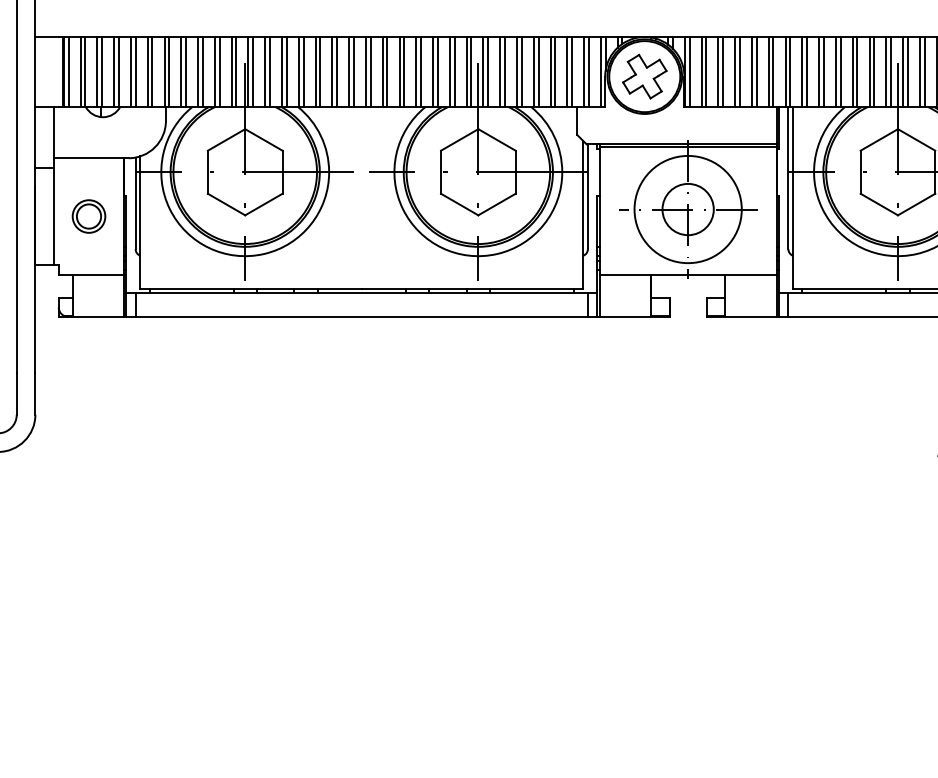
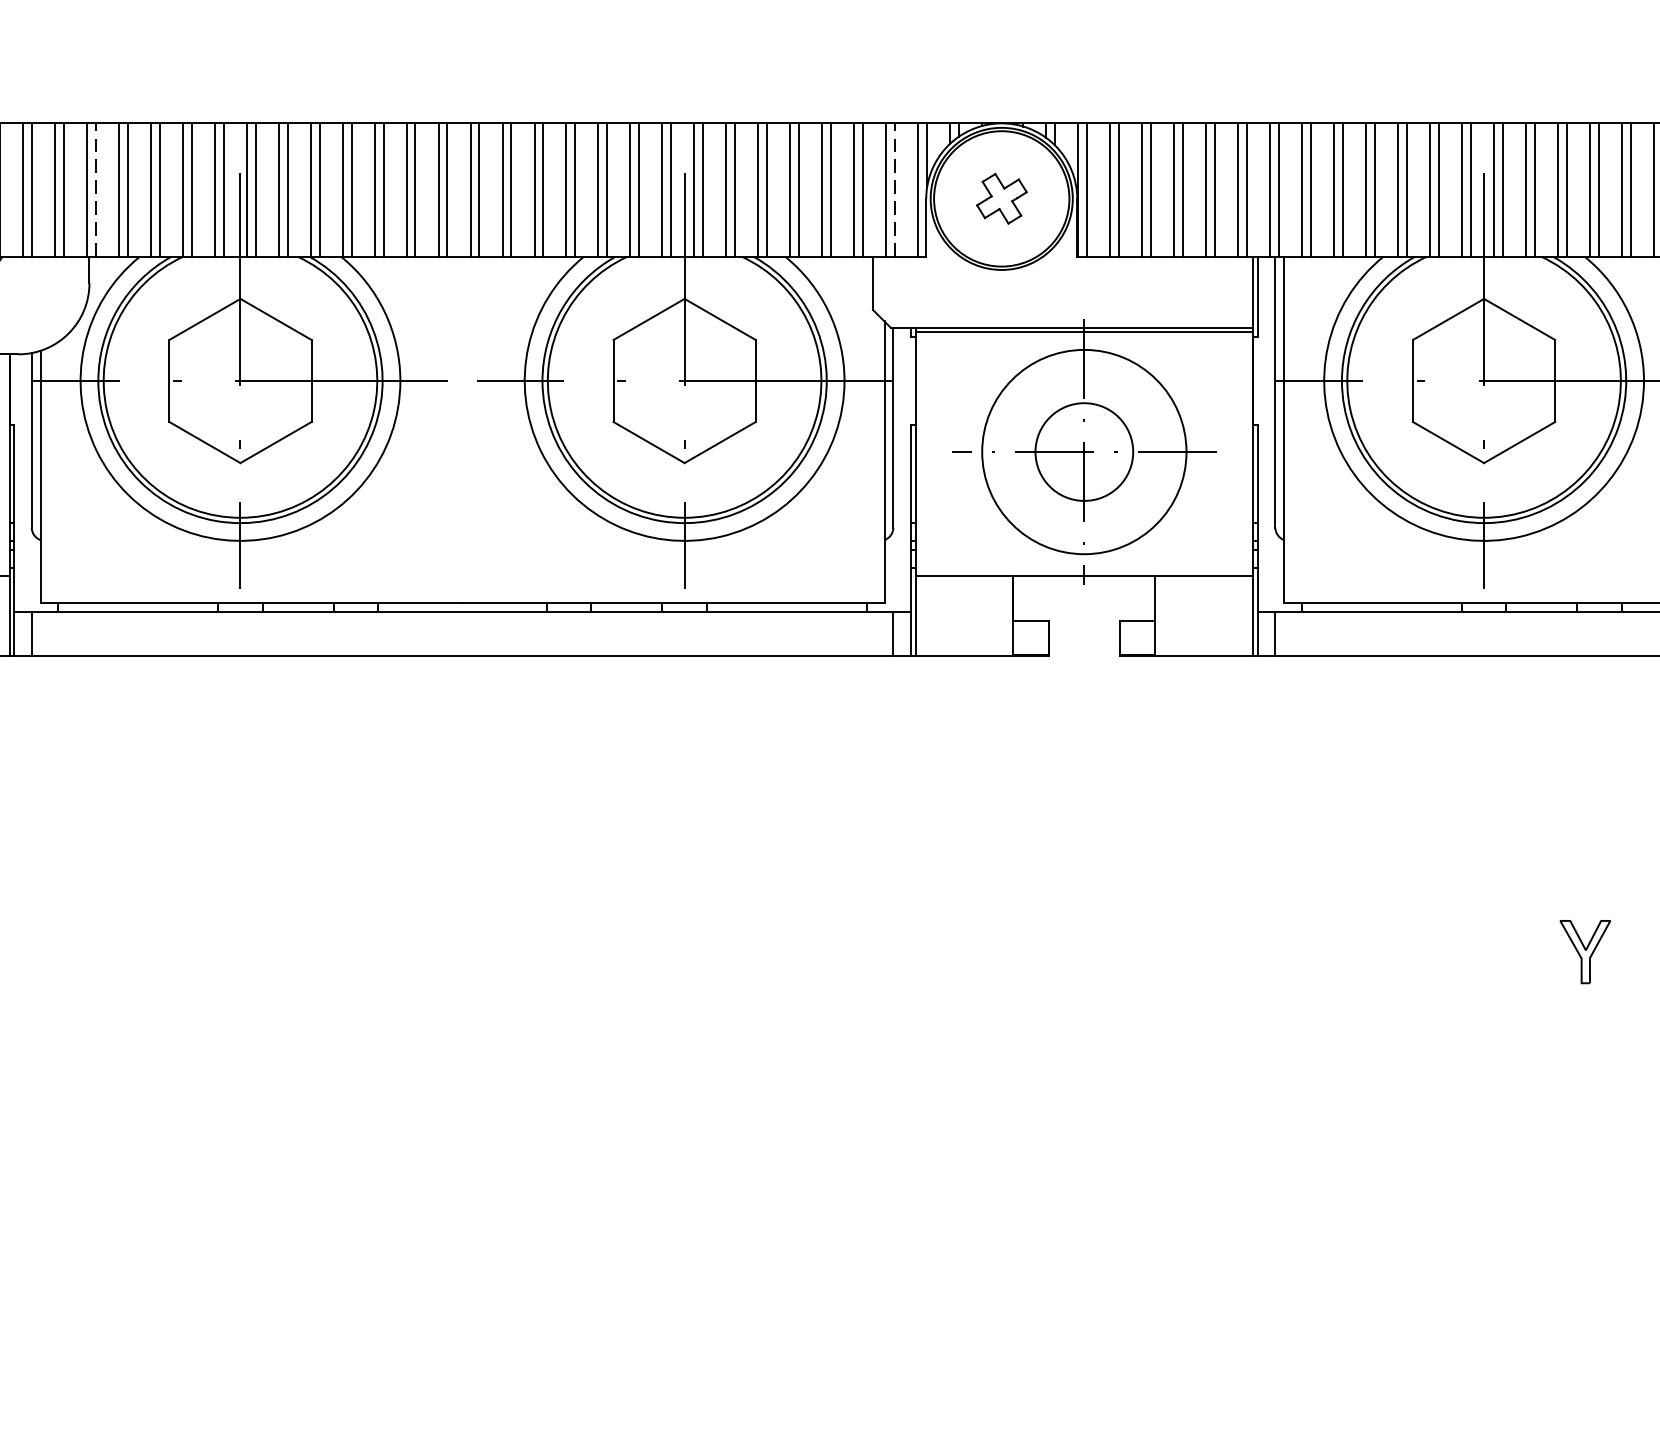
line: (169, 72) -> (96, 190), solid -> dashed
line: (588, 72) -> (894, 190), solid -> dashed
part: (644, 76) -> (1001, 198), size x0.6

